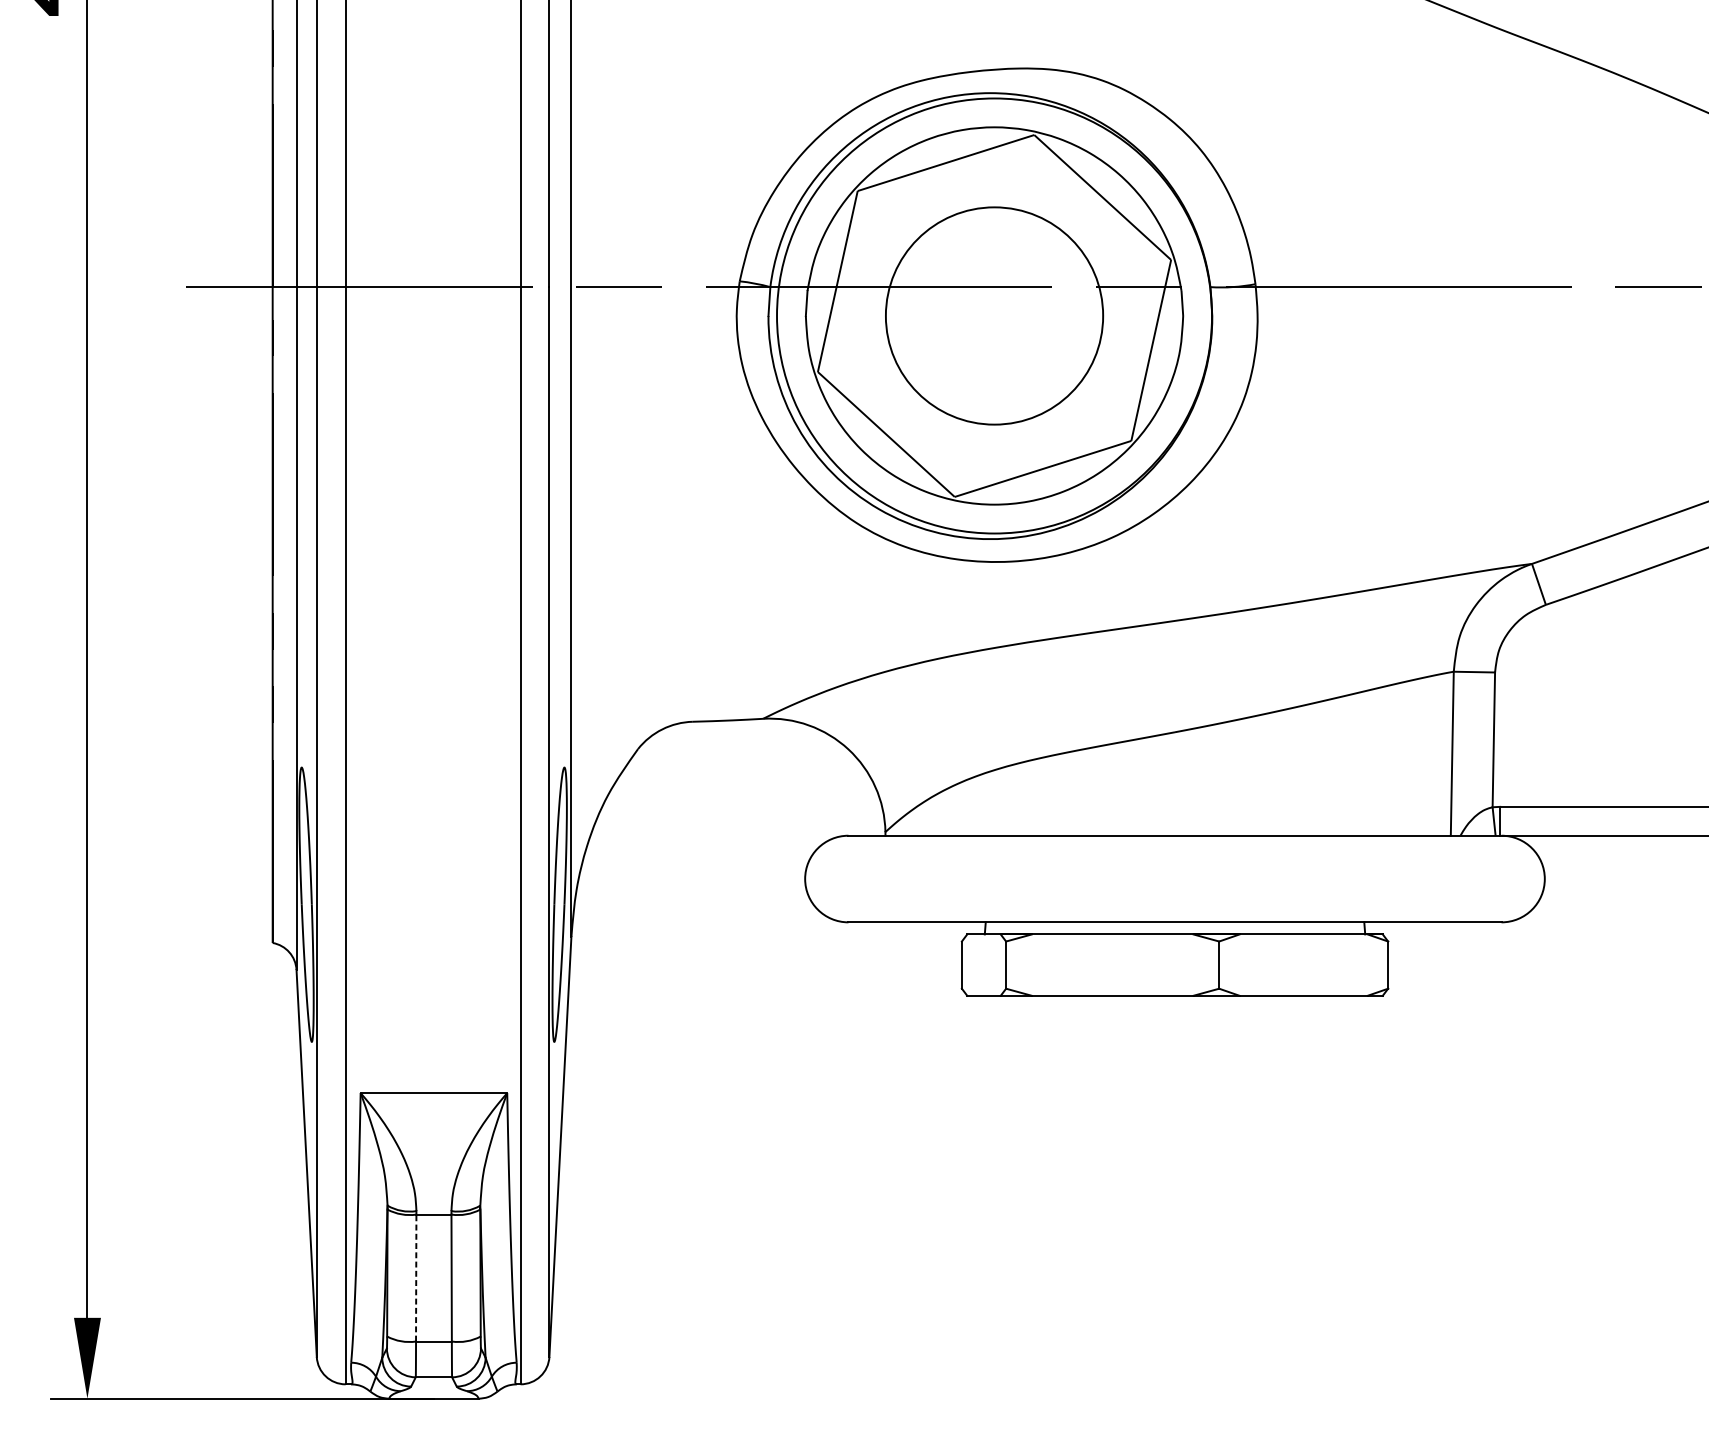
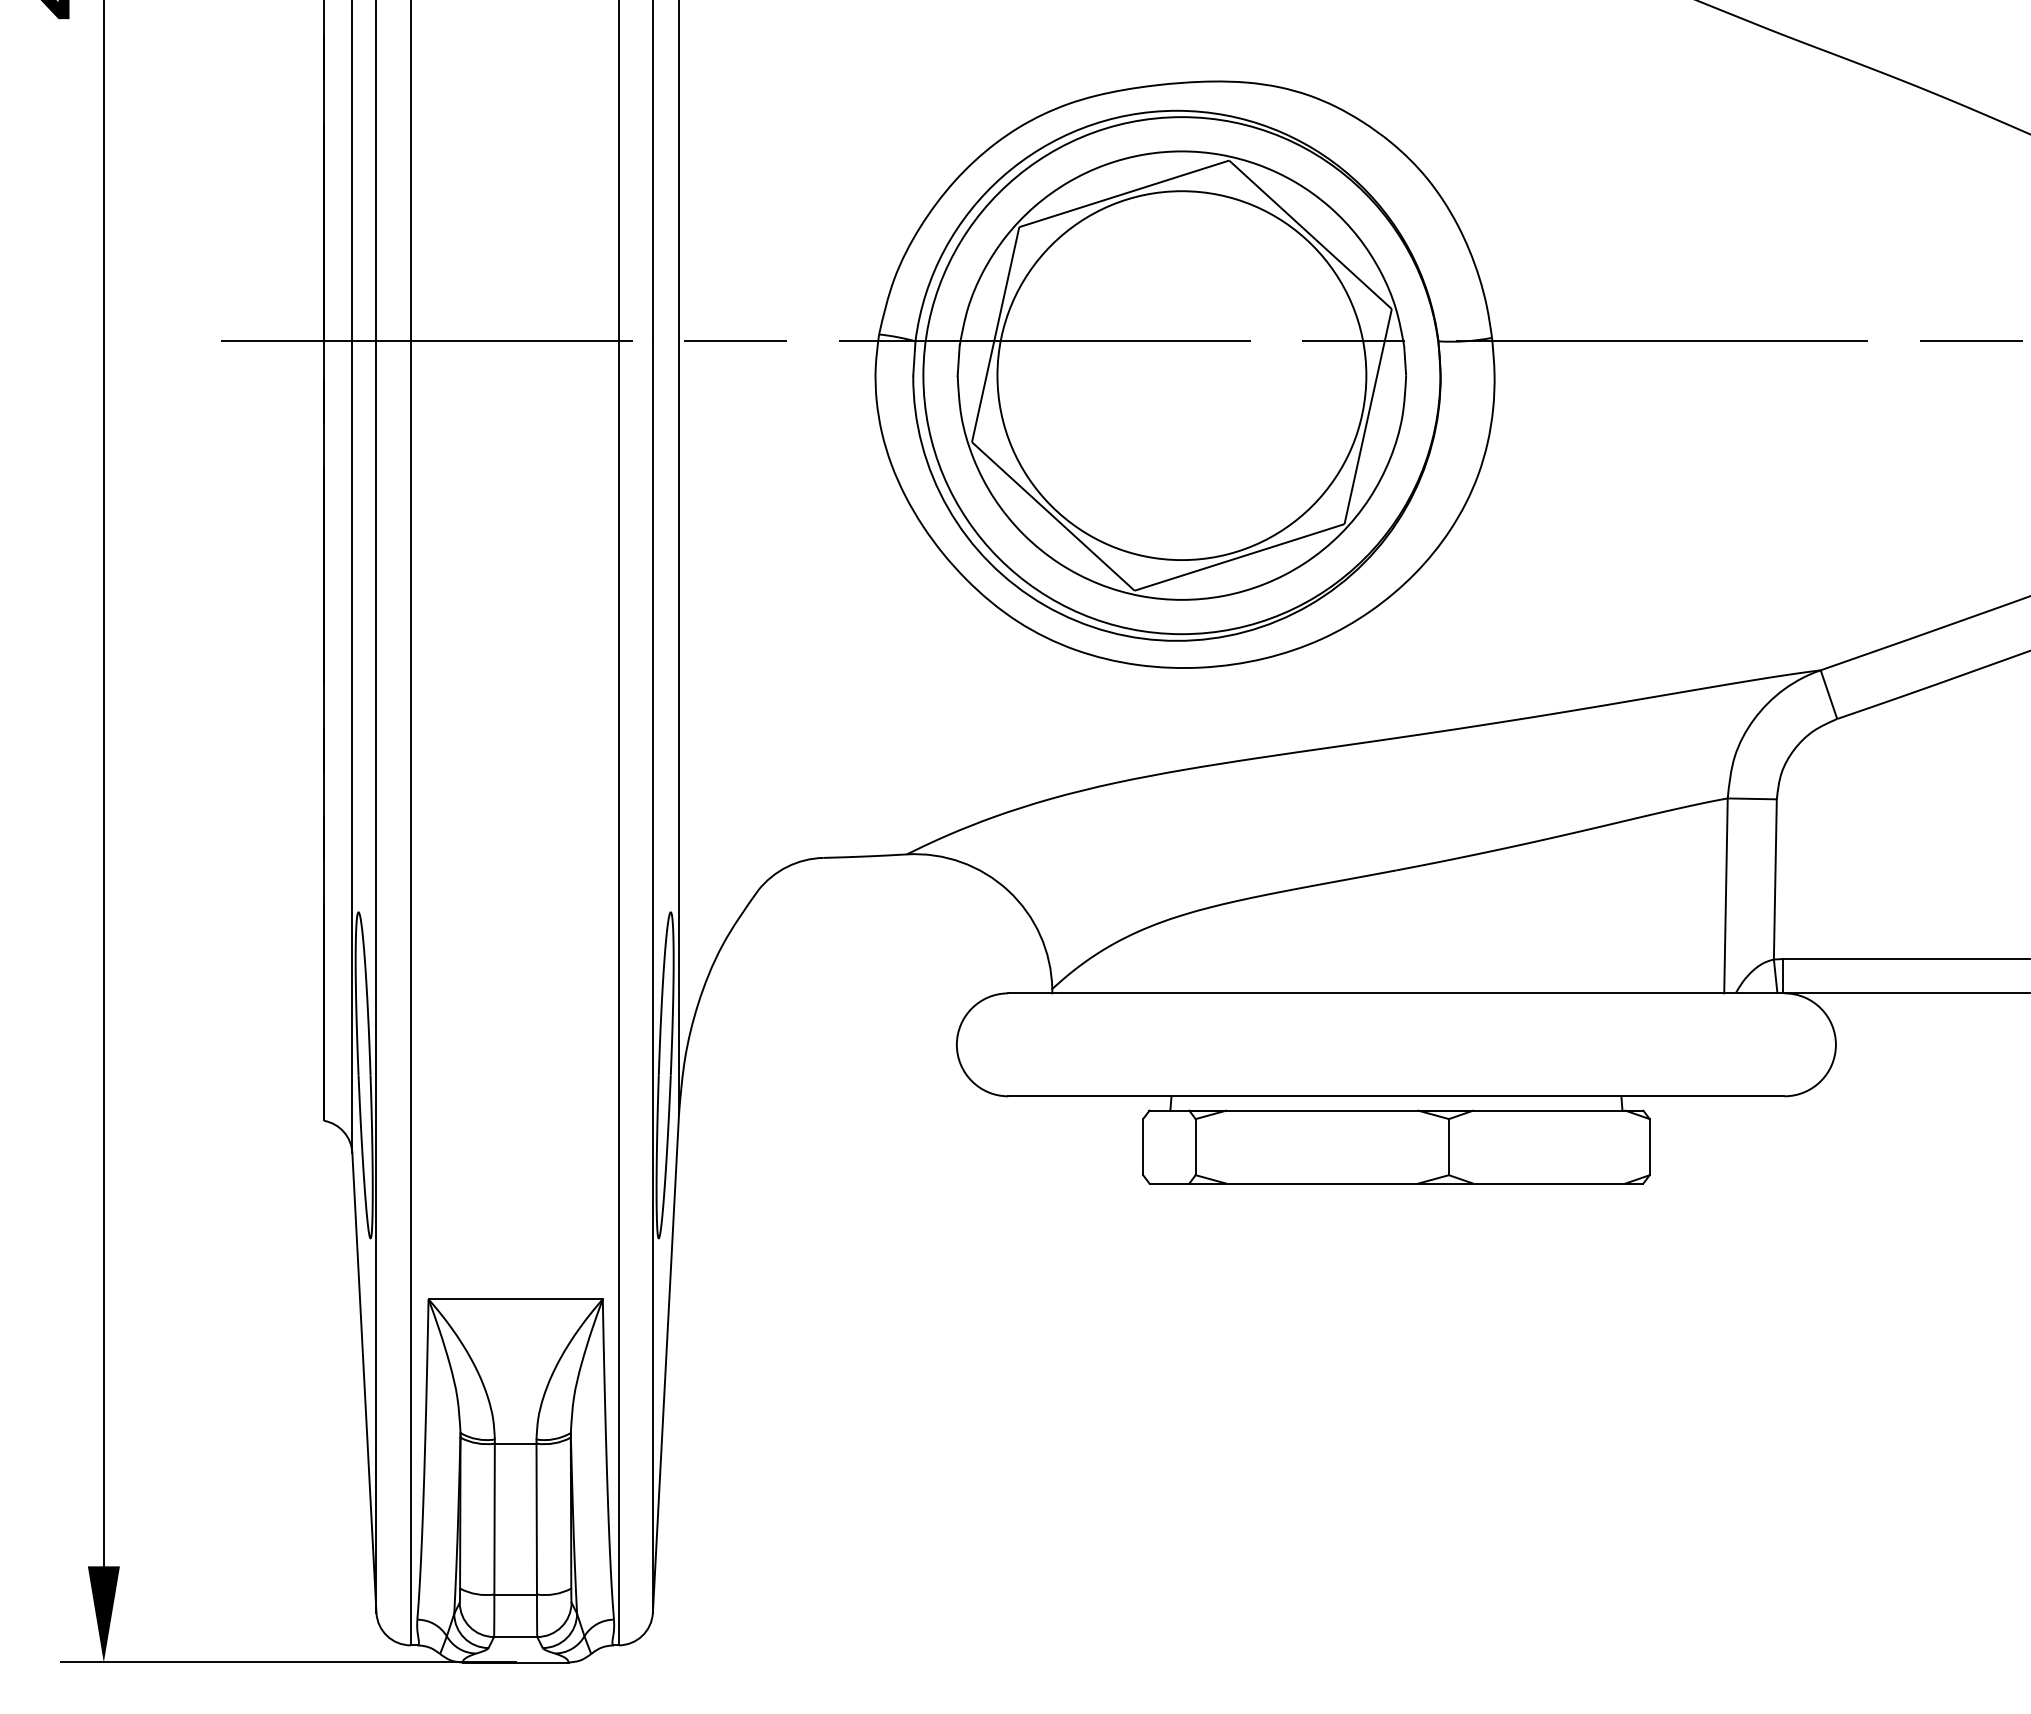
circle: (994, 315) -> (1181, 375), size x1.43
line: (416, 1277) -> (494, 1518), dashed -> solid

